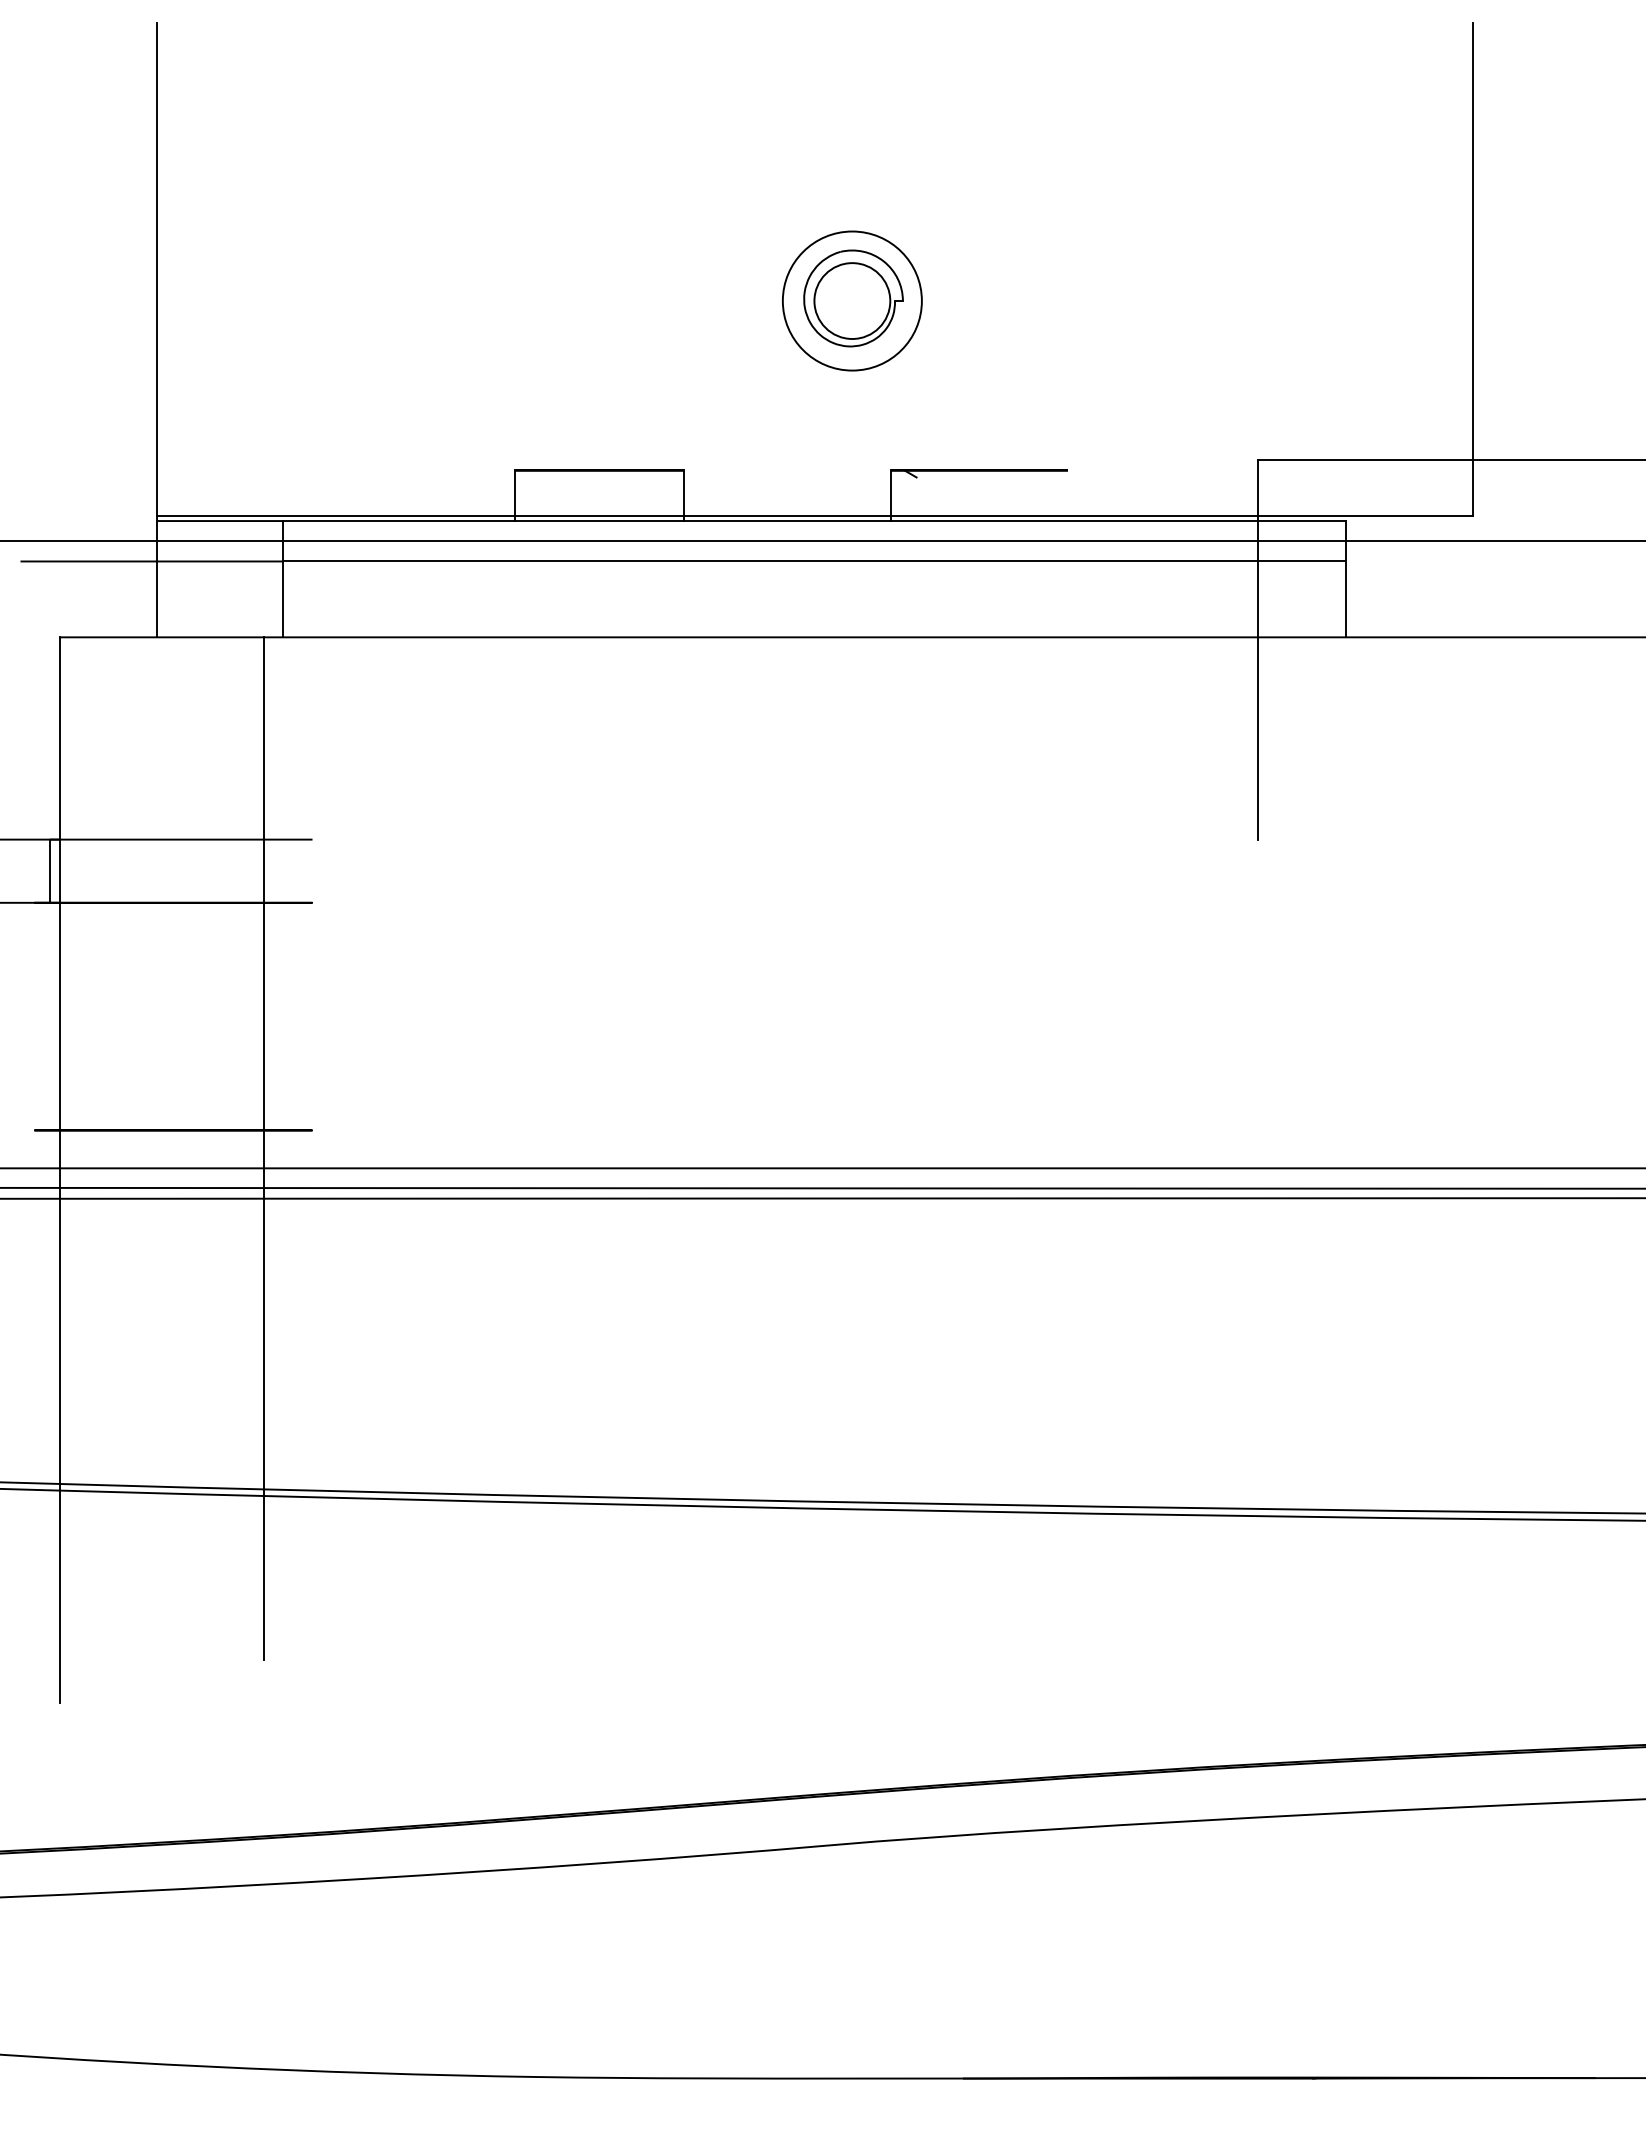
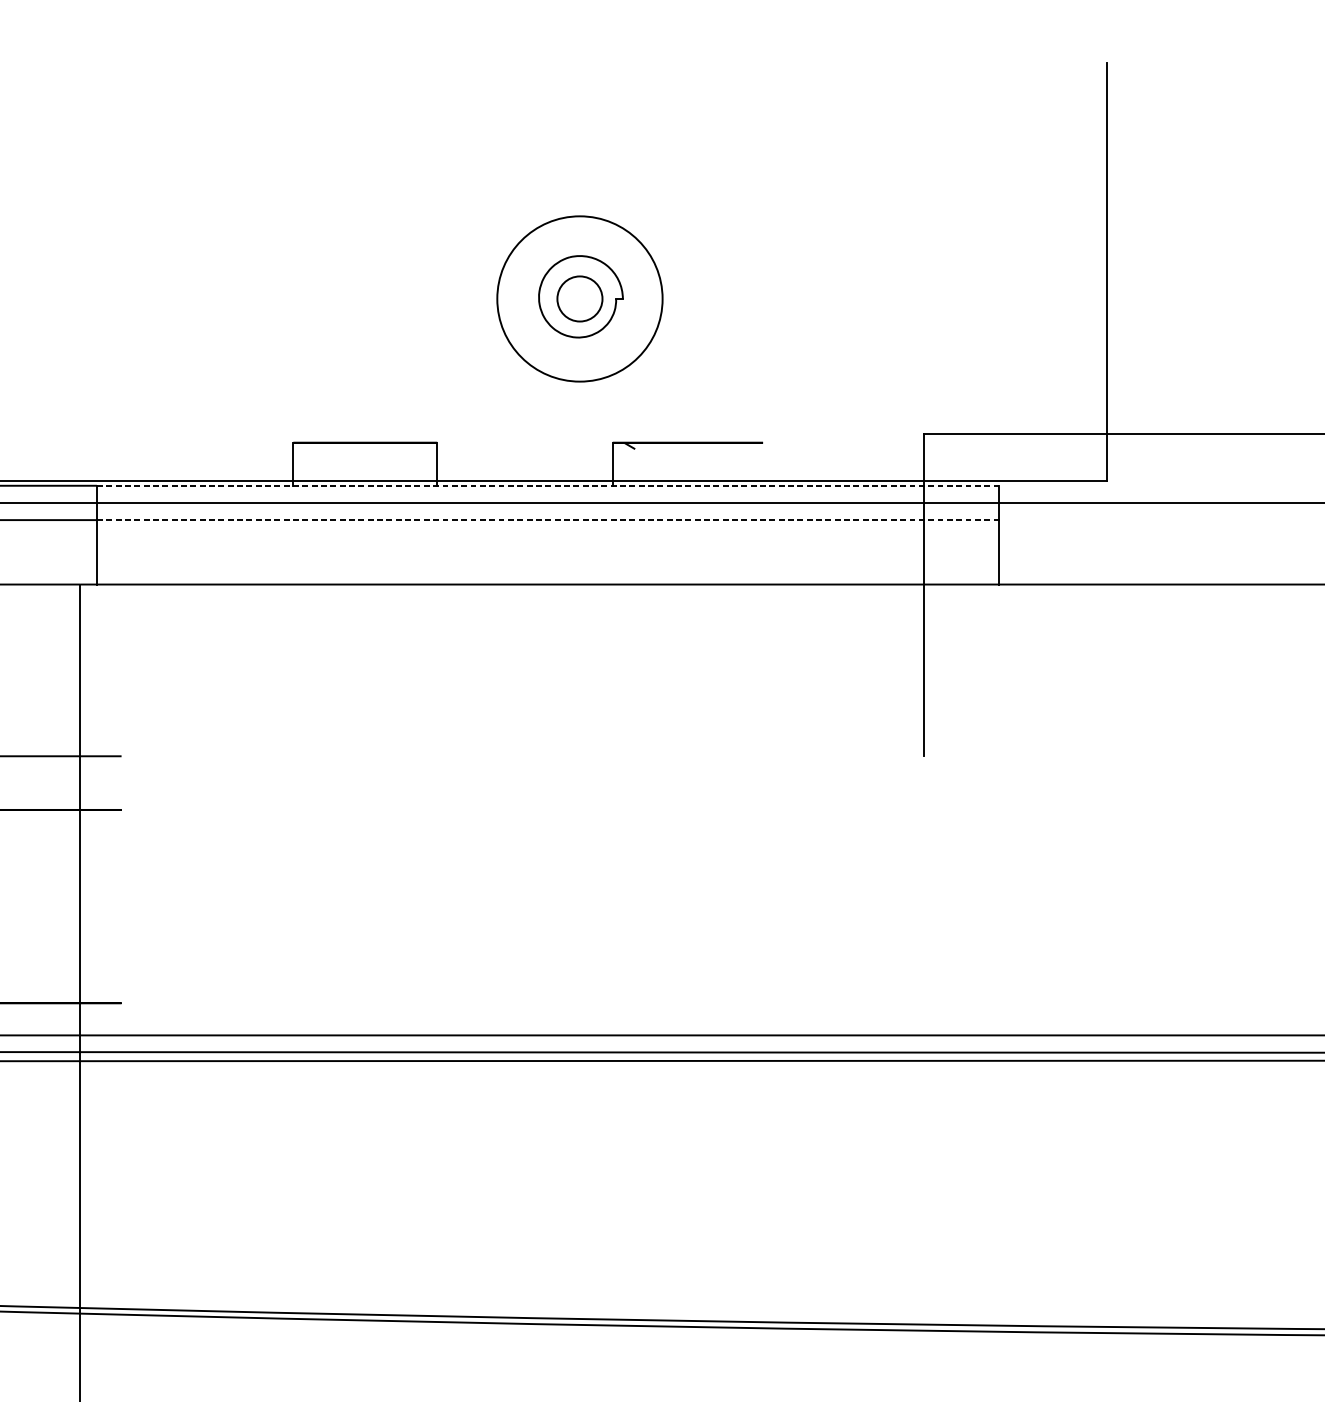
circle: (851, 300) -> (579, 298), size x1.4
circle: (852, 300) -> (580, 298), size x0.7
line: (815, 521) -> (548, 486), solid -> dashed
line: (815, 561) -> (548, 520), solid -> dashed

